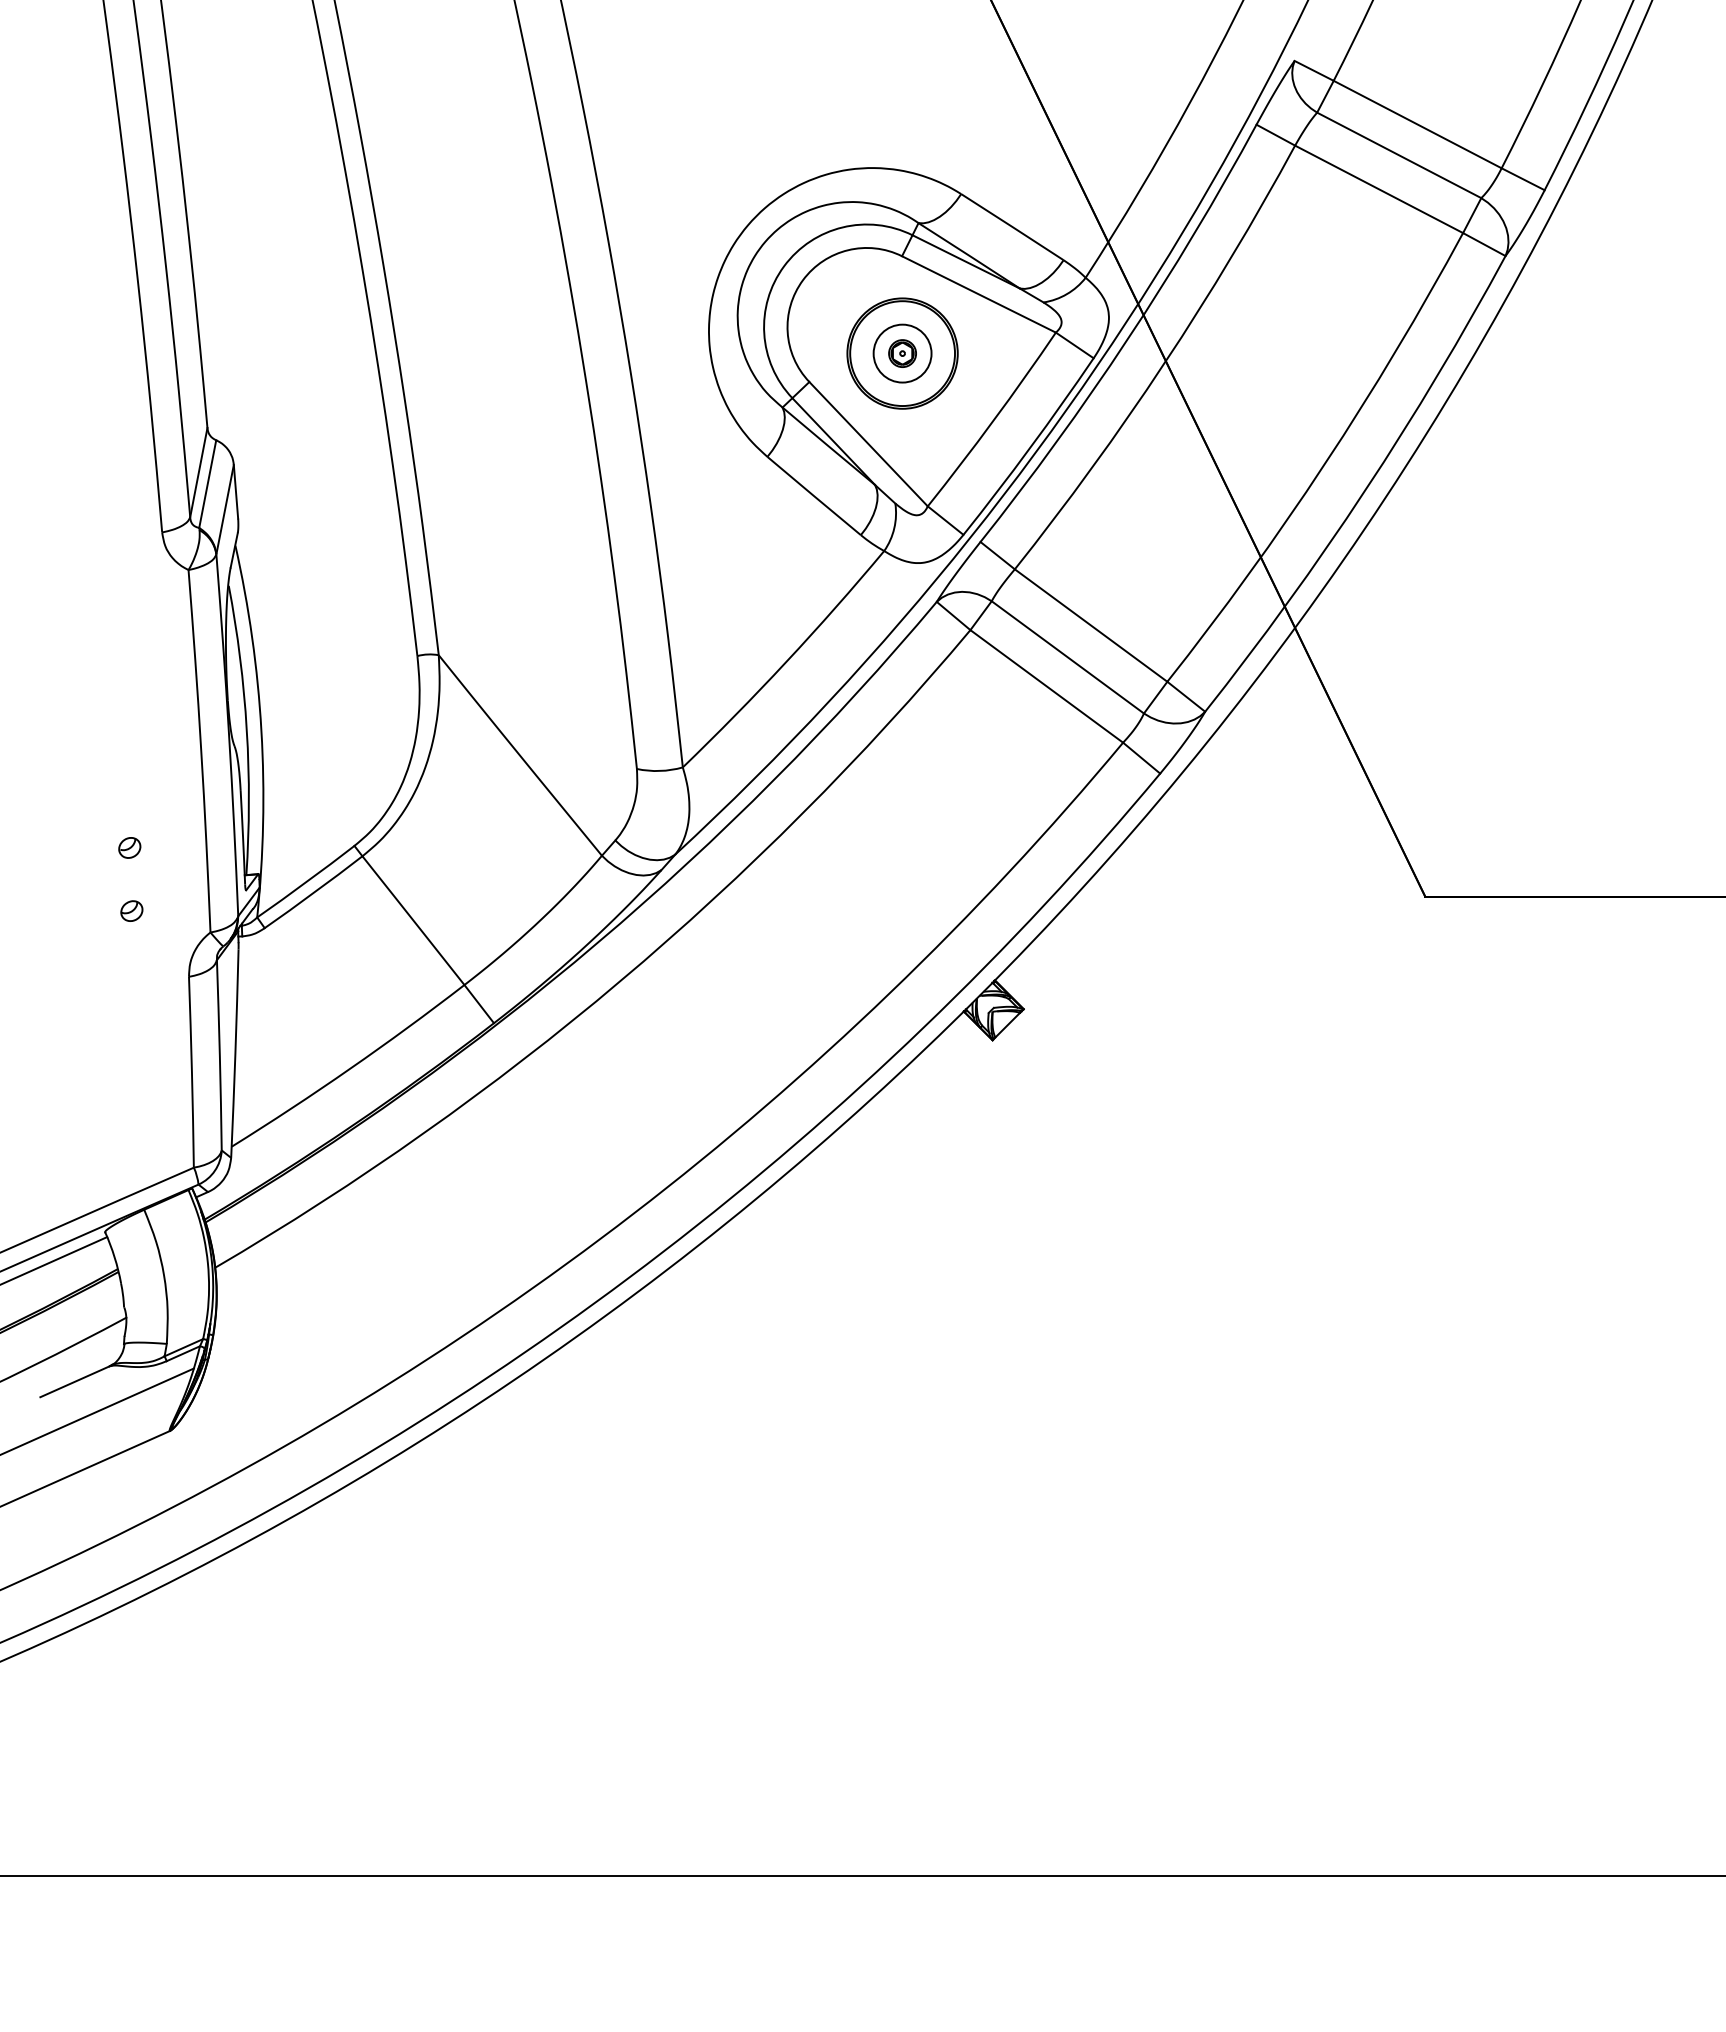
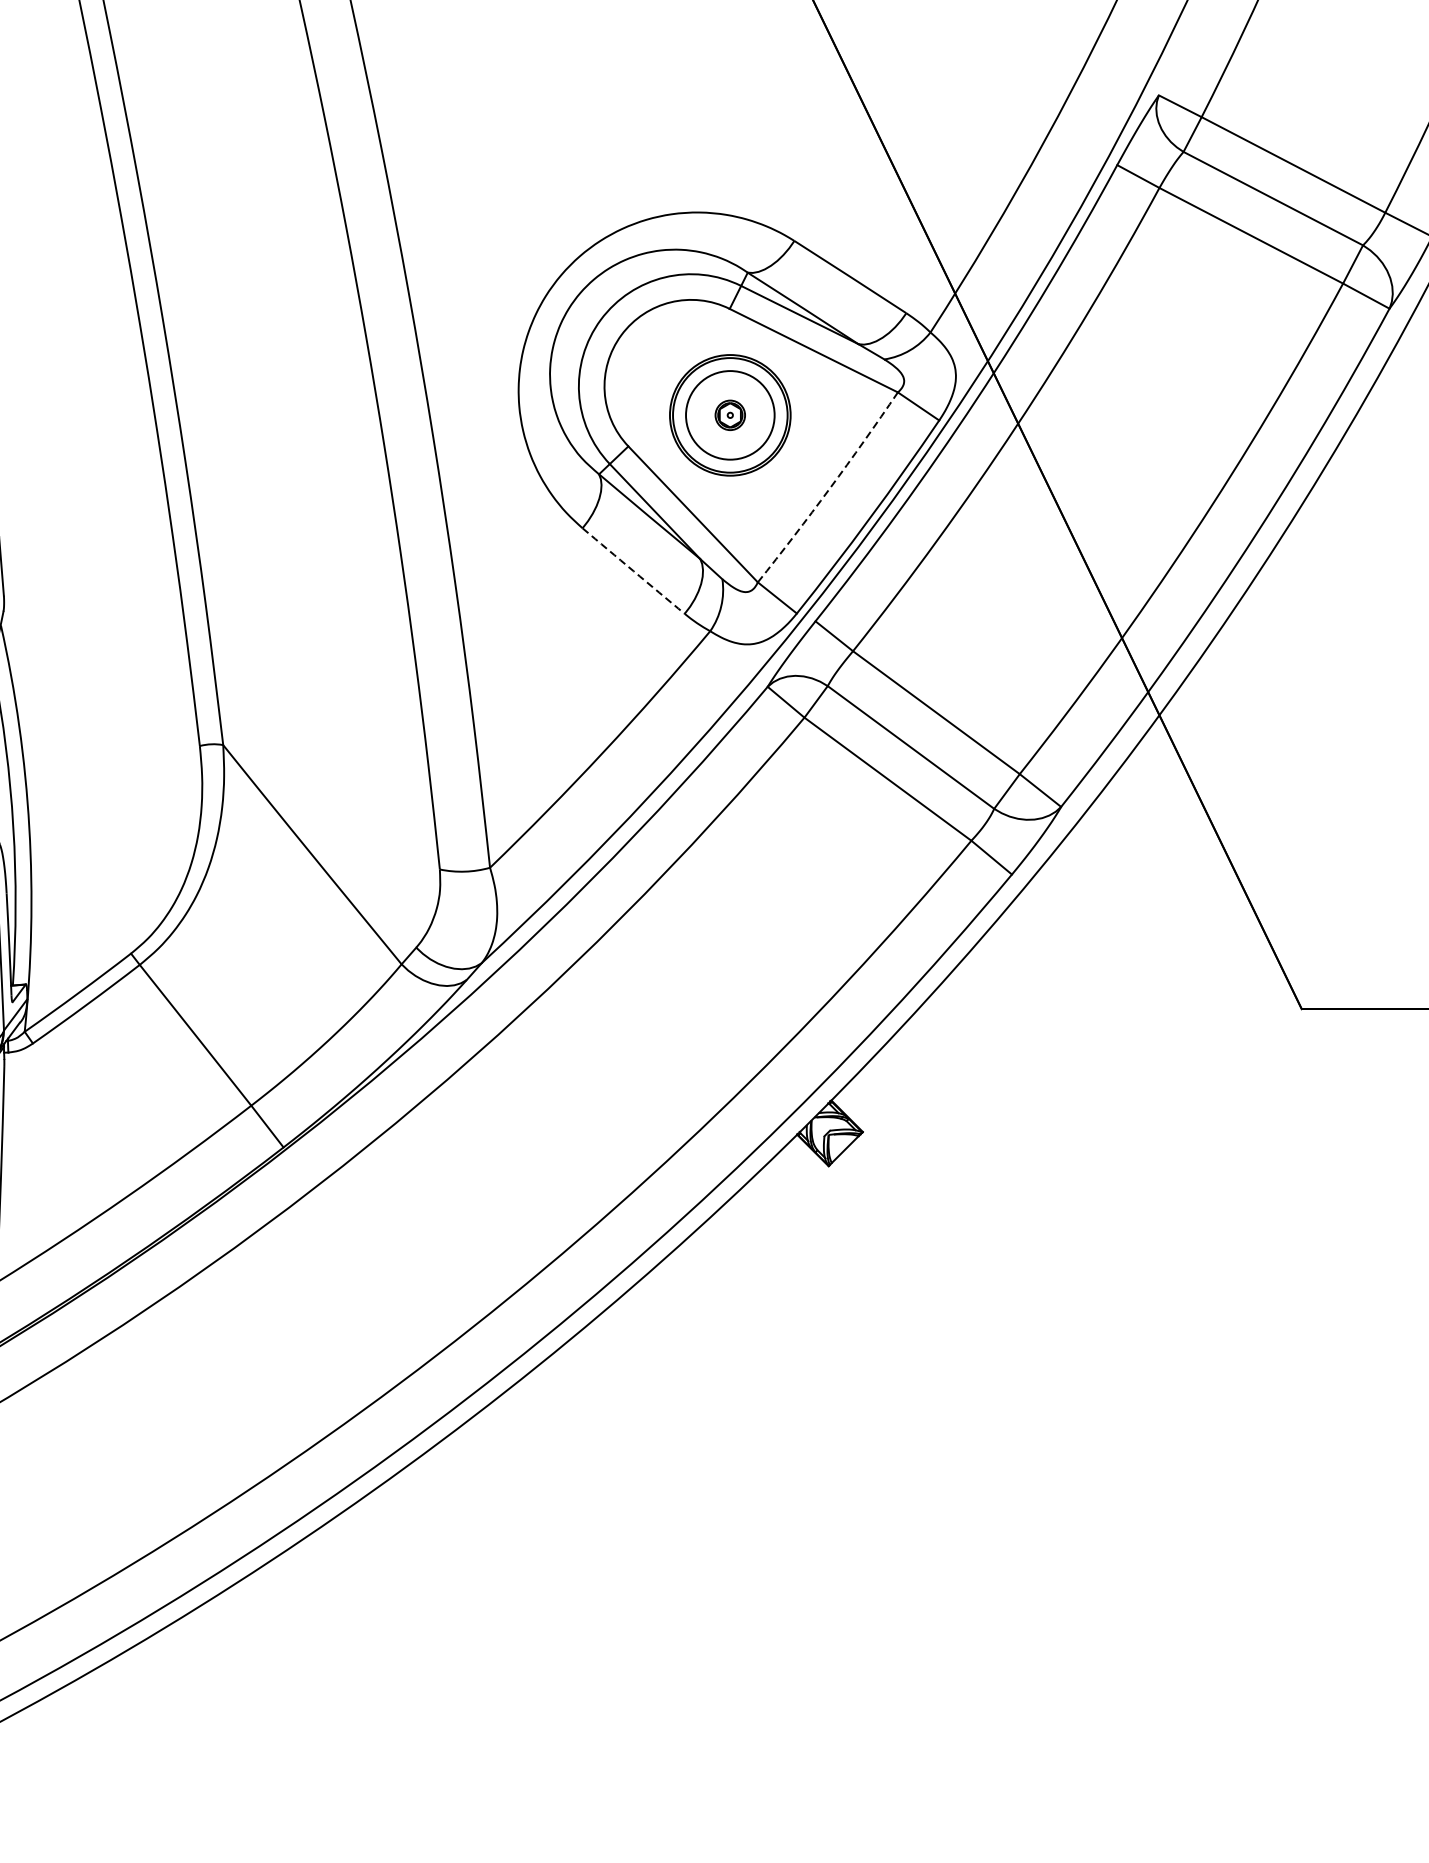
circle: (902, 353) -> (730, 415), size x1.4
arc: (993, 420) -> (829, 488), solid -> dashed
arc: (814, 496) -> (634, 571), solid -> dashed

